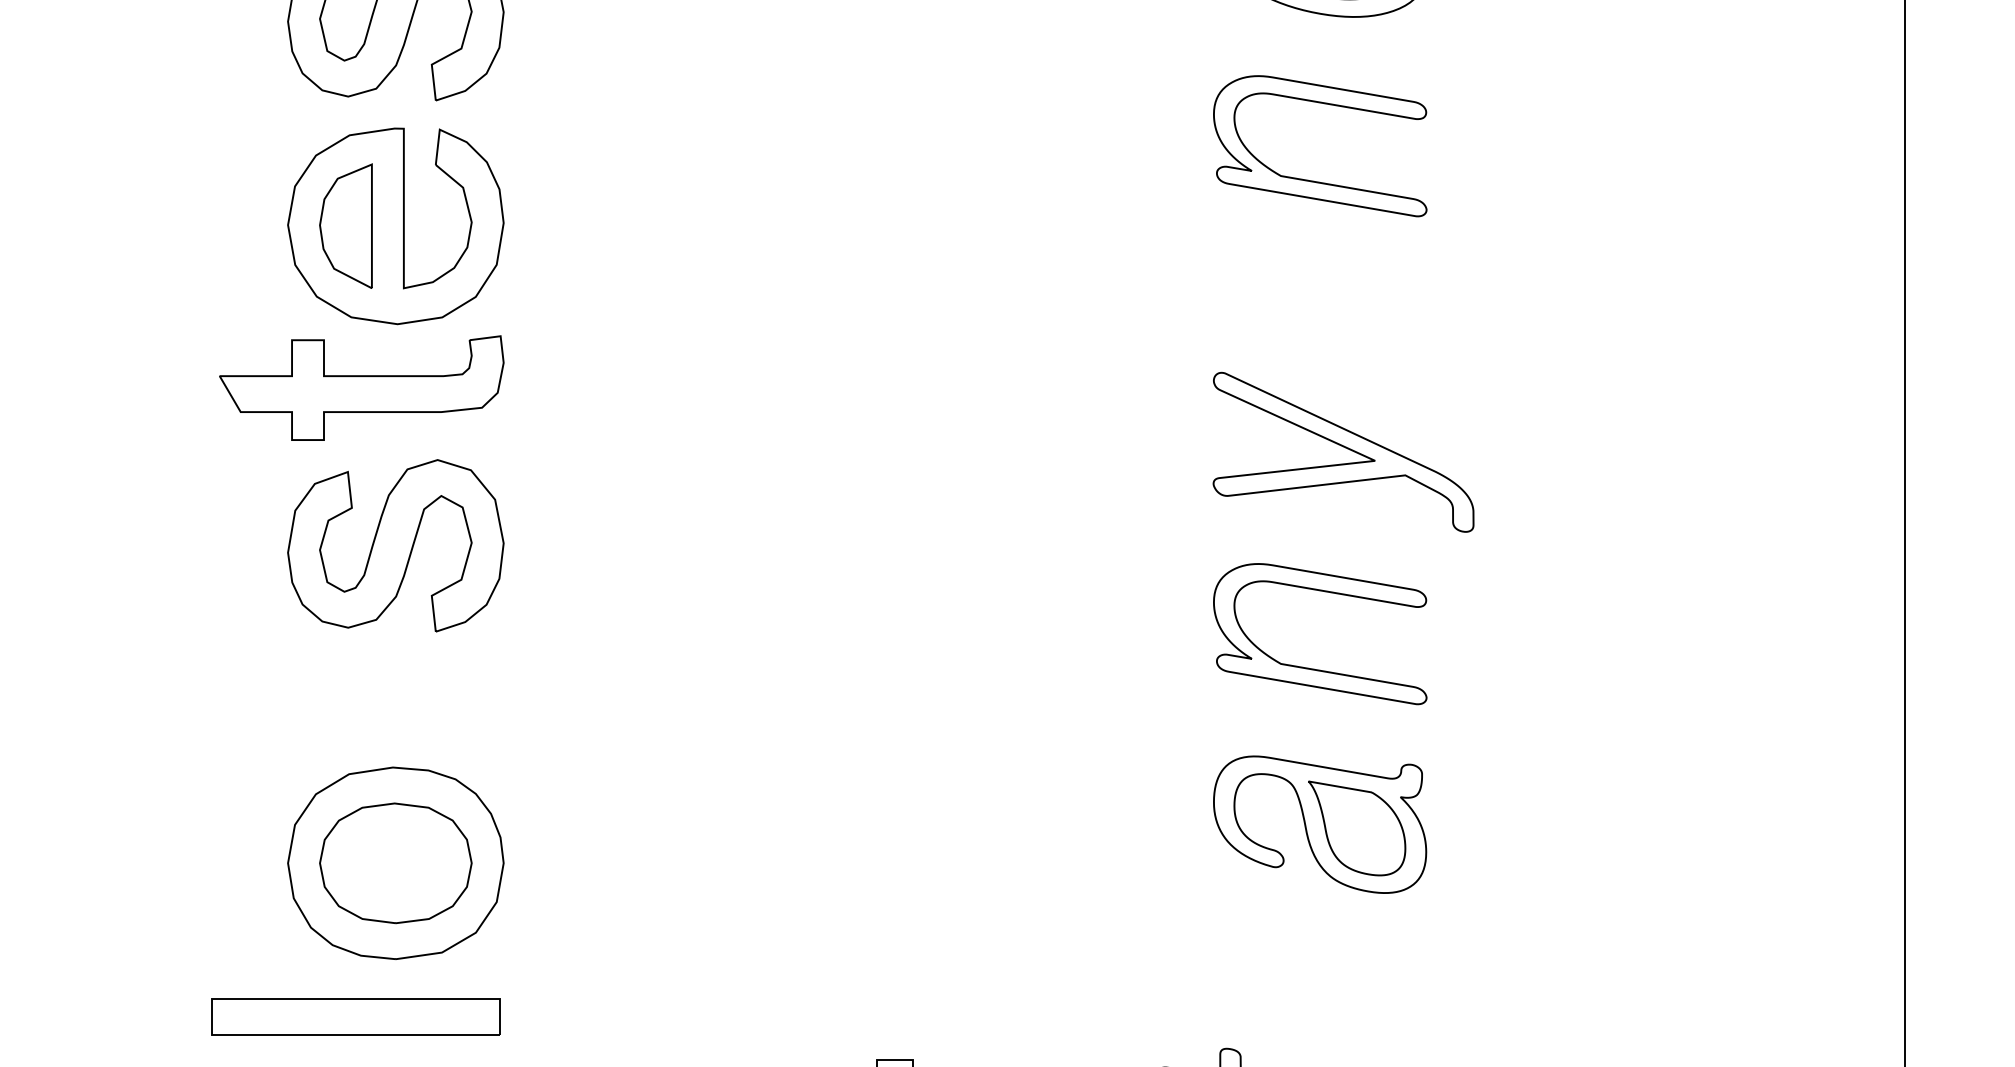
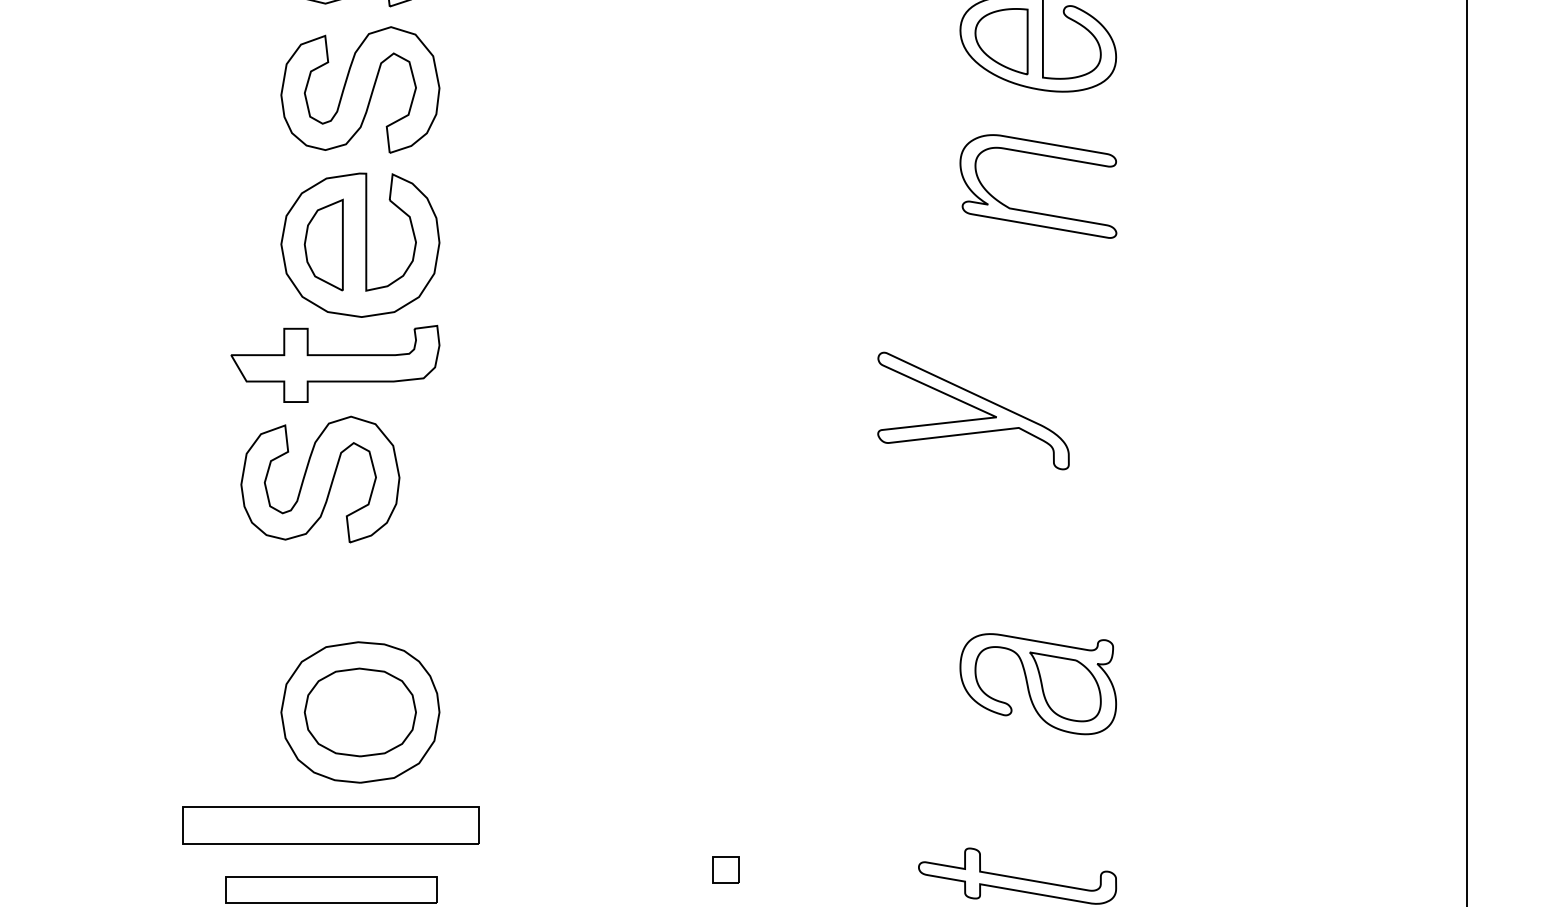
part: (1343, 451) -> (973, 410), moved
part: (395, 545) -> (320, 479), moved
part: (1316, 668) -> (1035, 569), removed
part: (356, 1016) -> (331, 824), size x1.4

